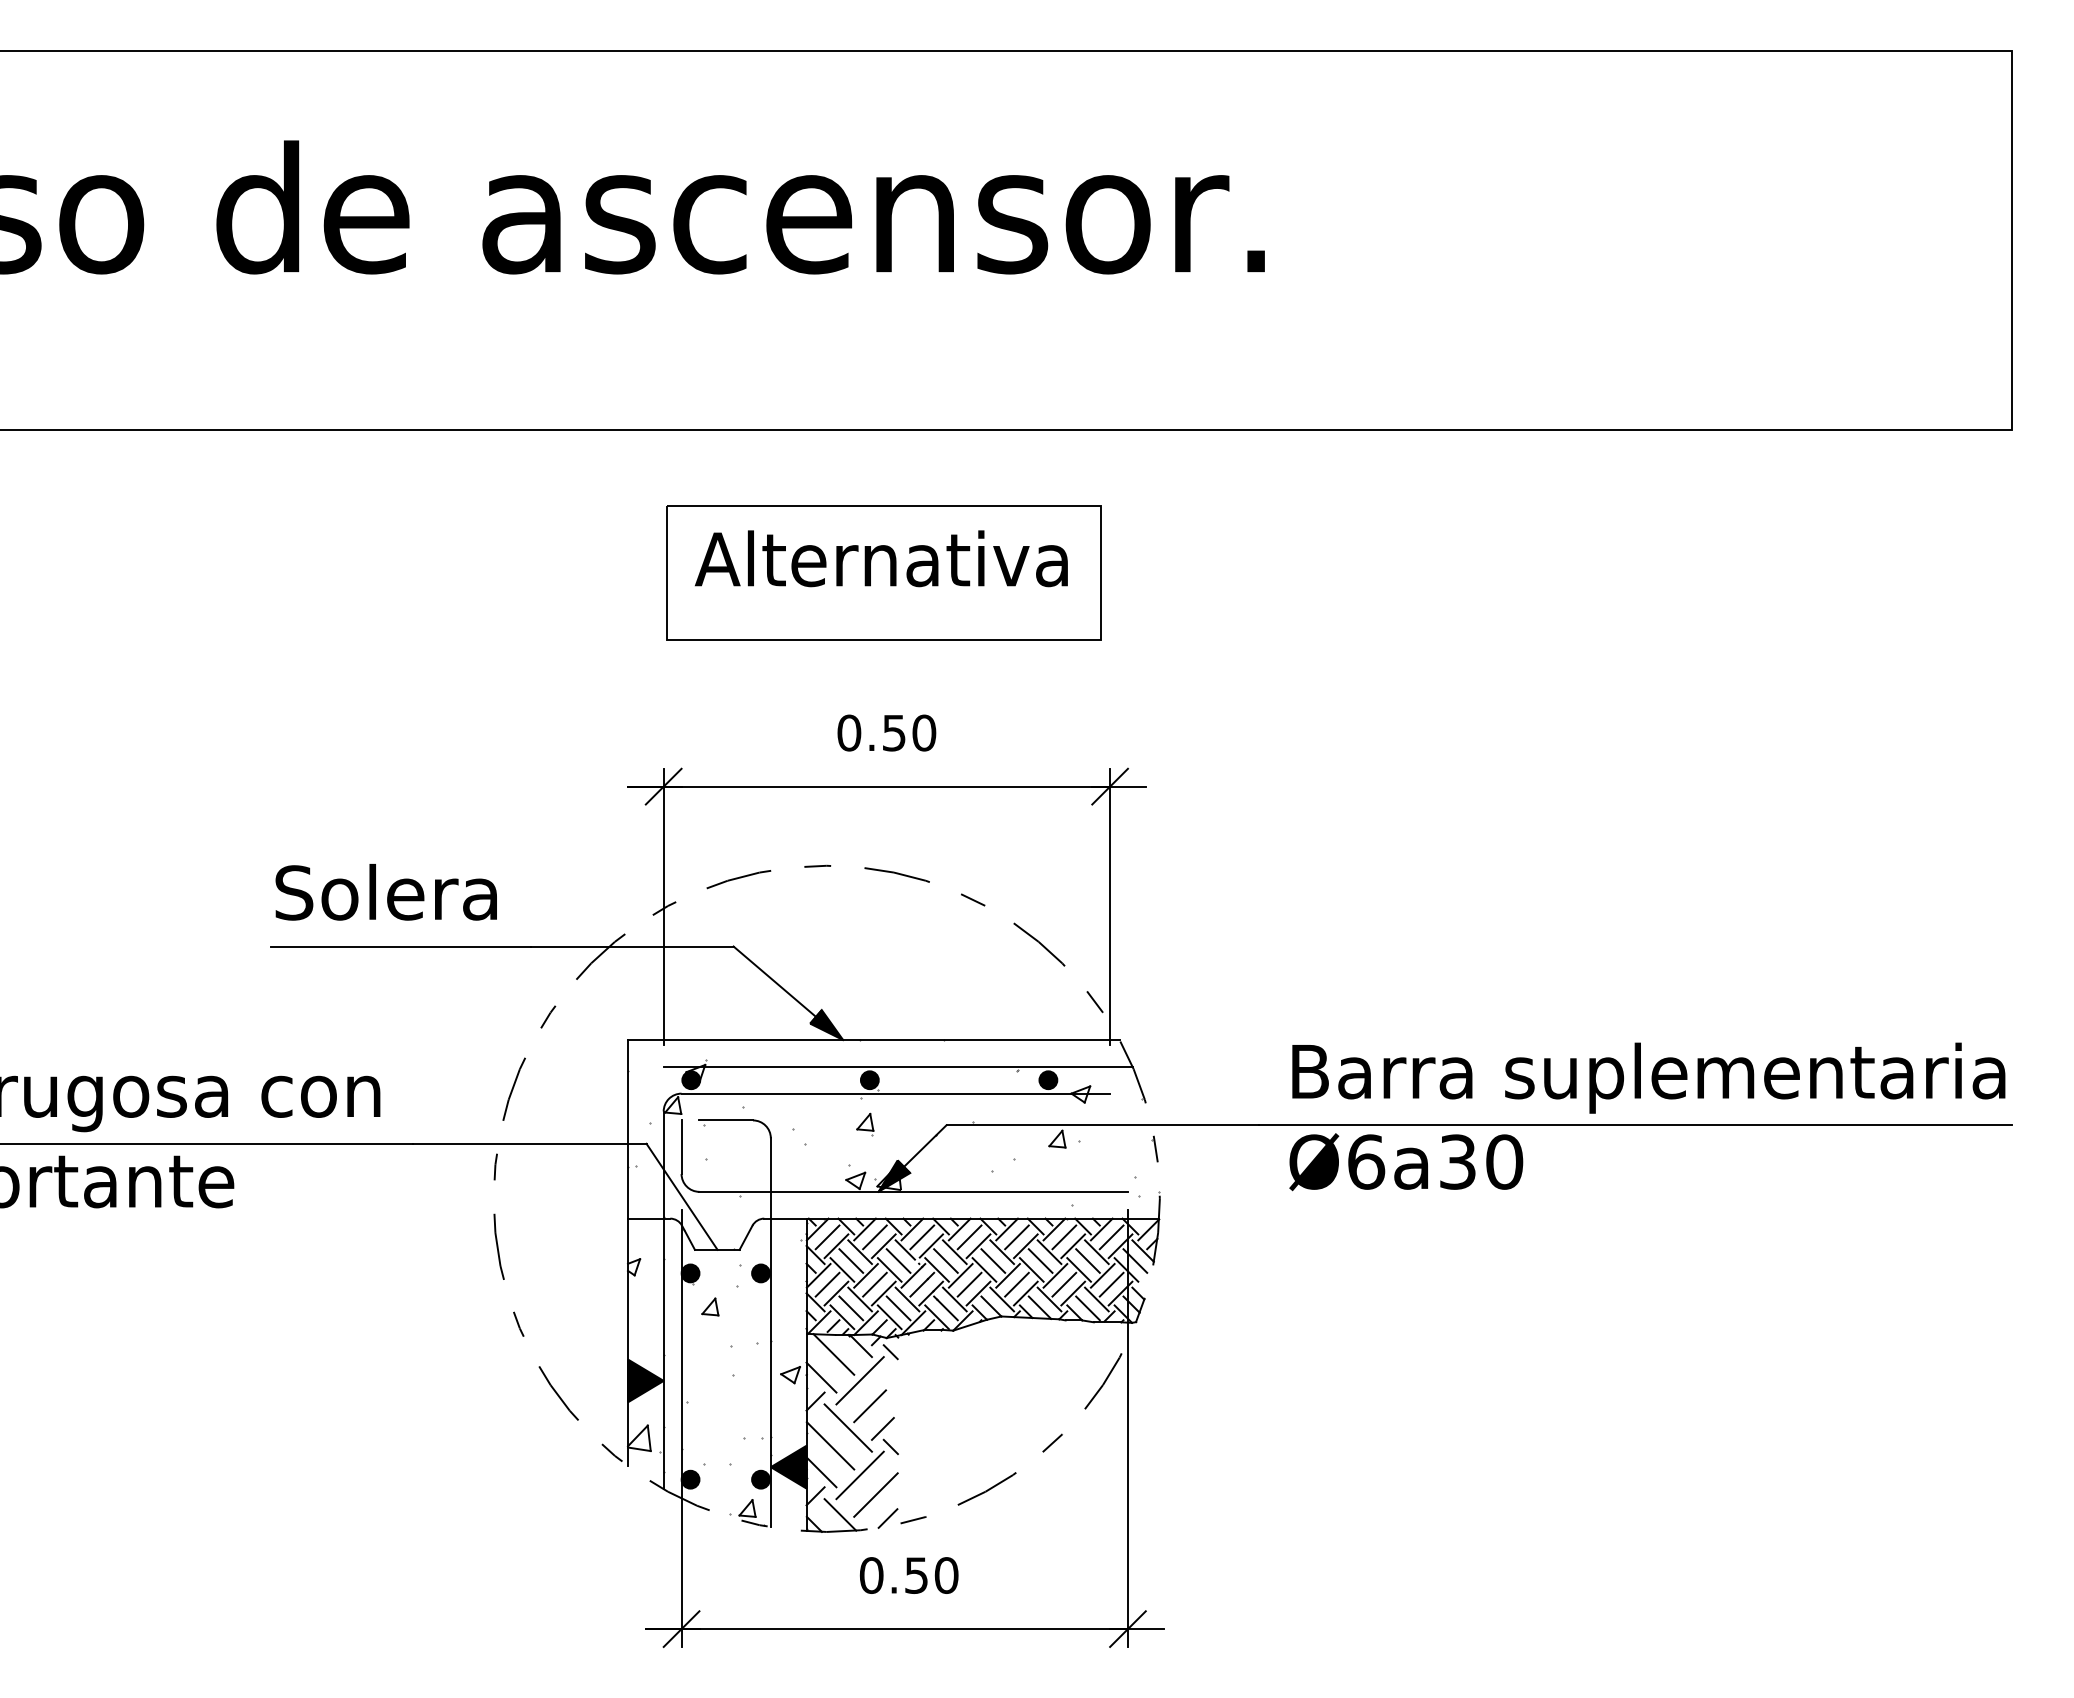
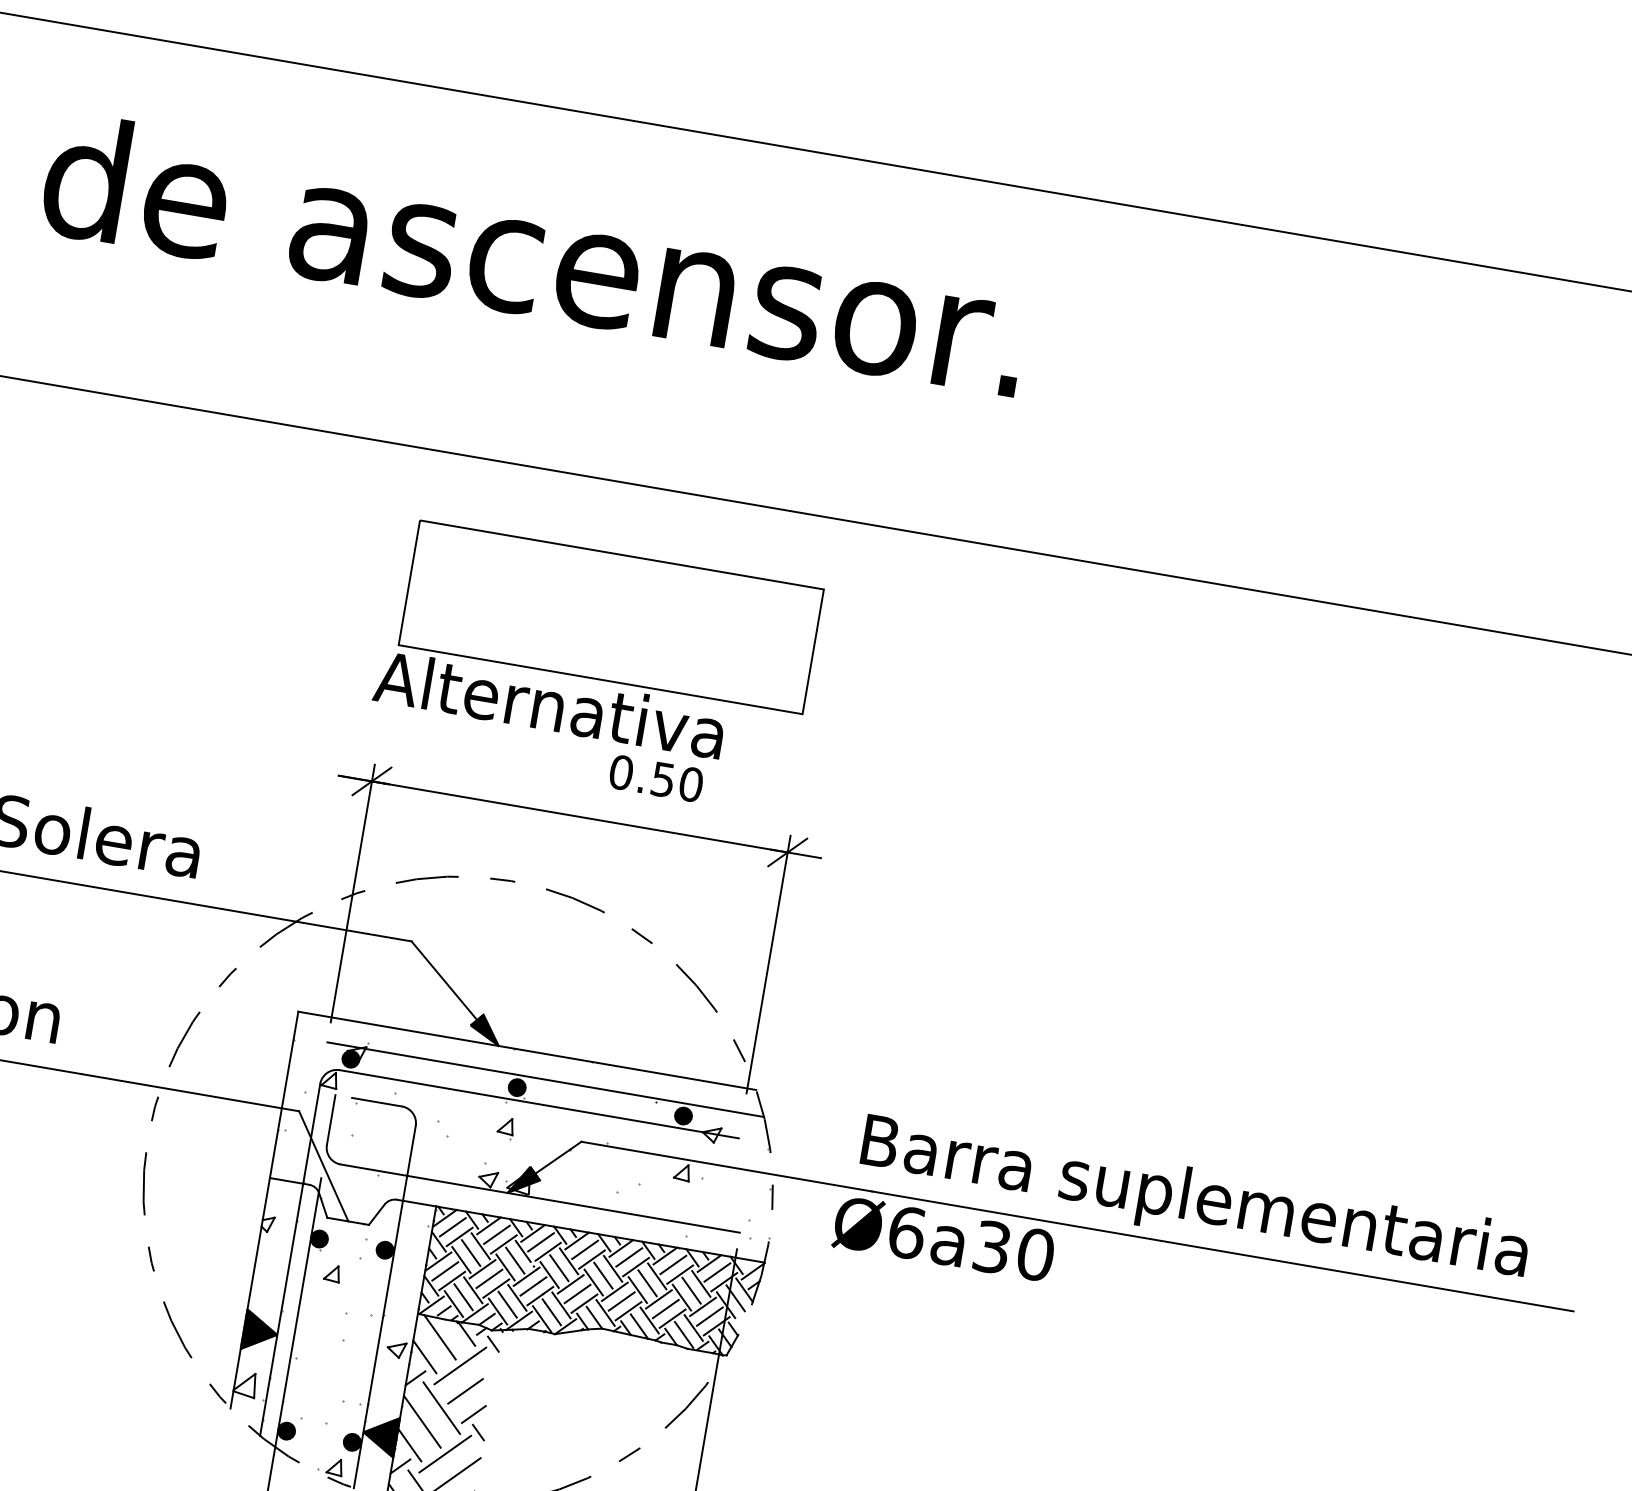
text: (881, 558) -> (549, 704), moved
text: (886, 732) -> (656, 778), moved
text: (1648, 1077) -> (1194, 1200), moved
text: (1406, 1162) -> (944, 1239), moved

